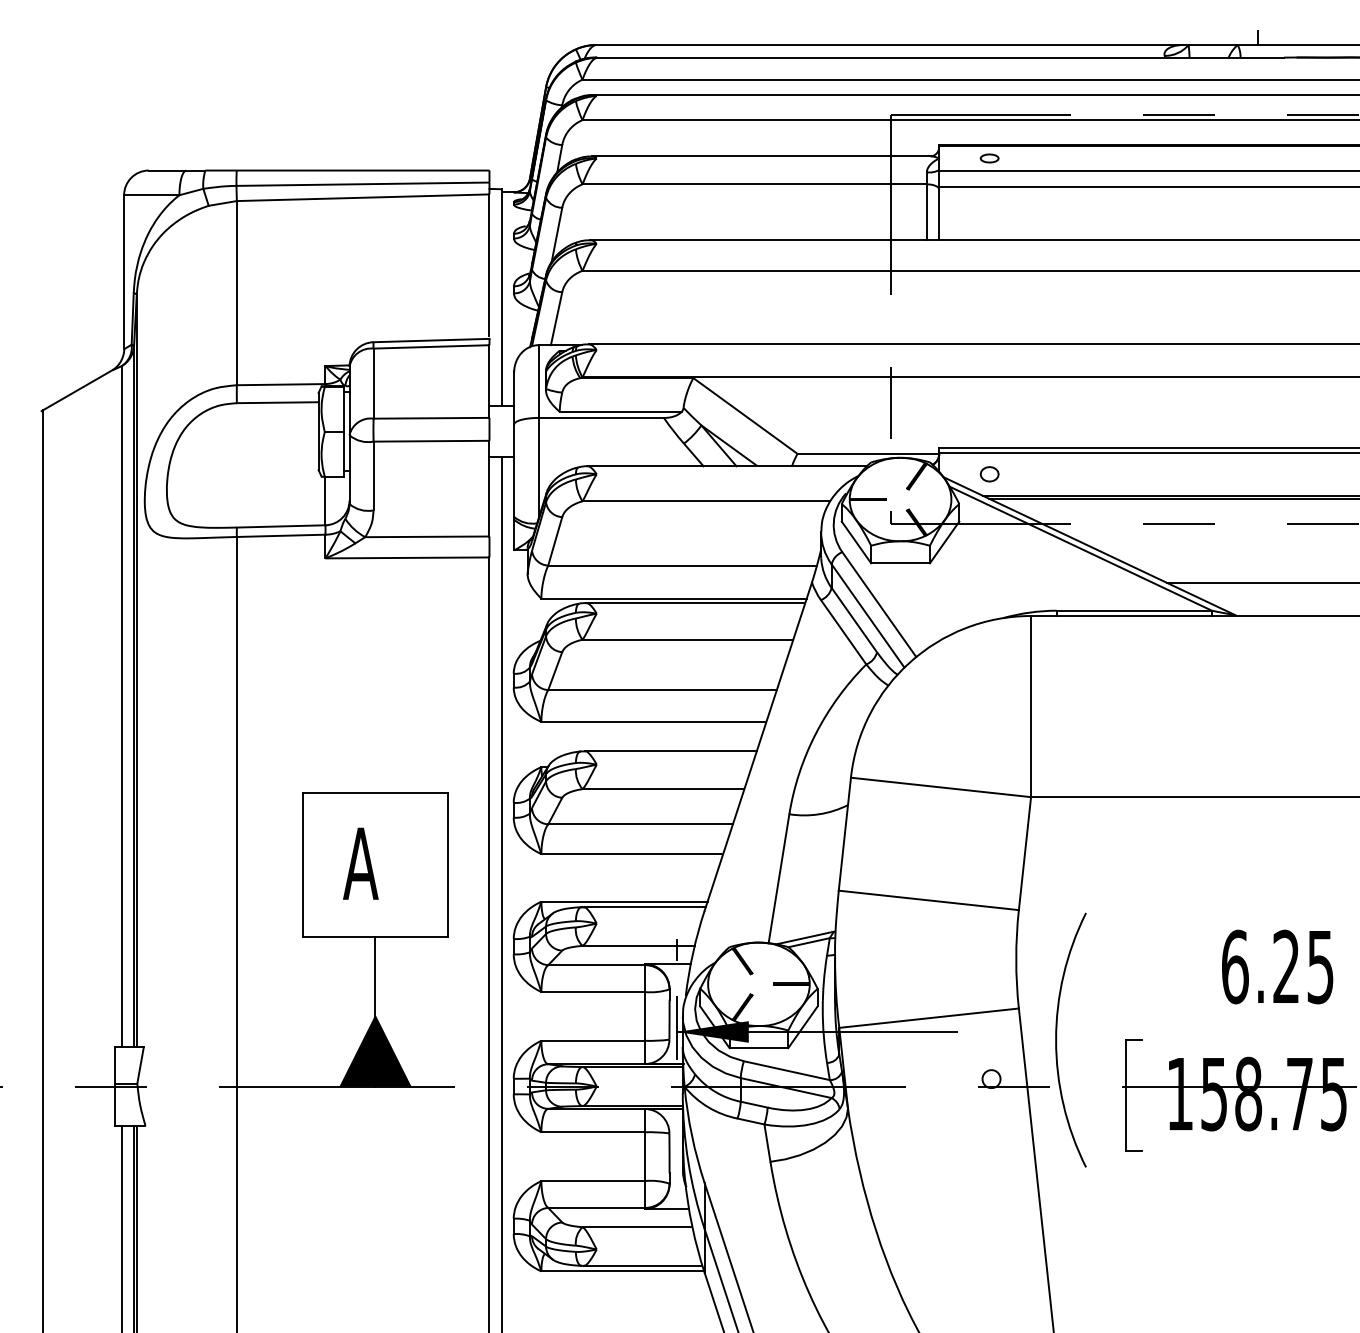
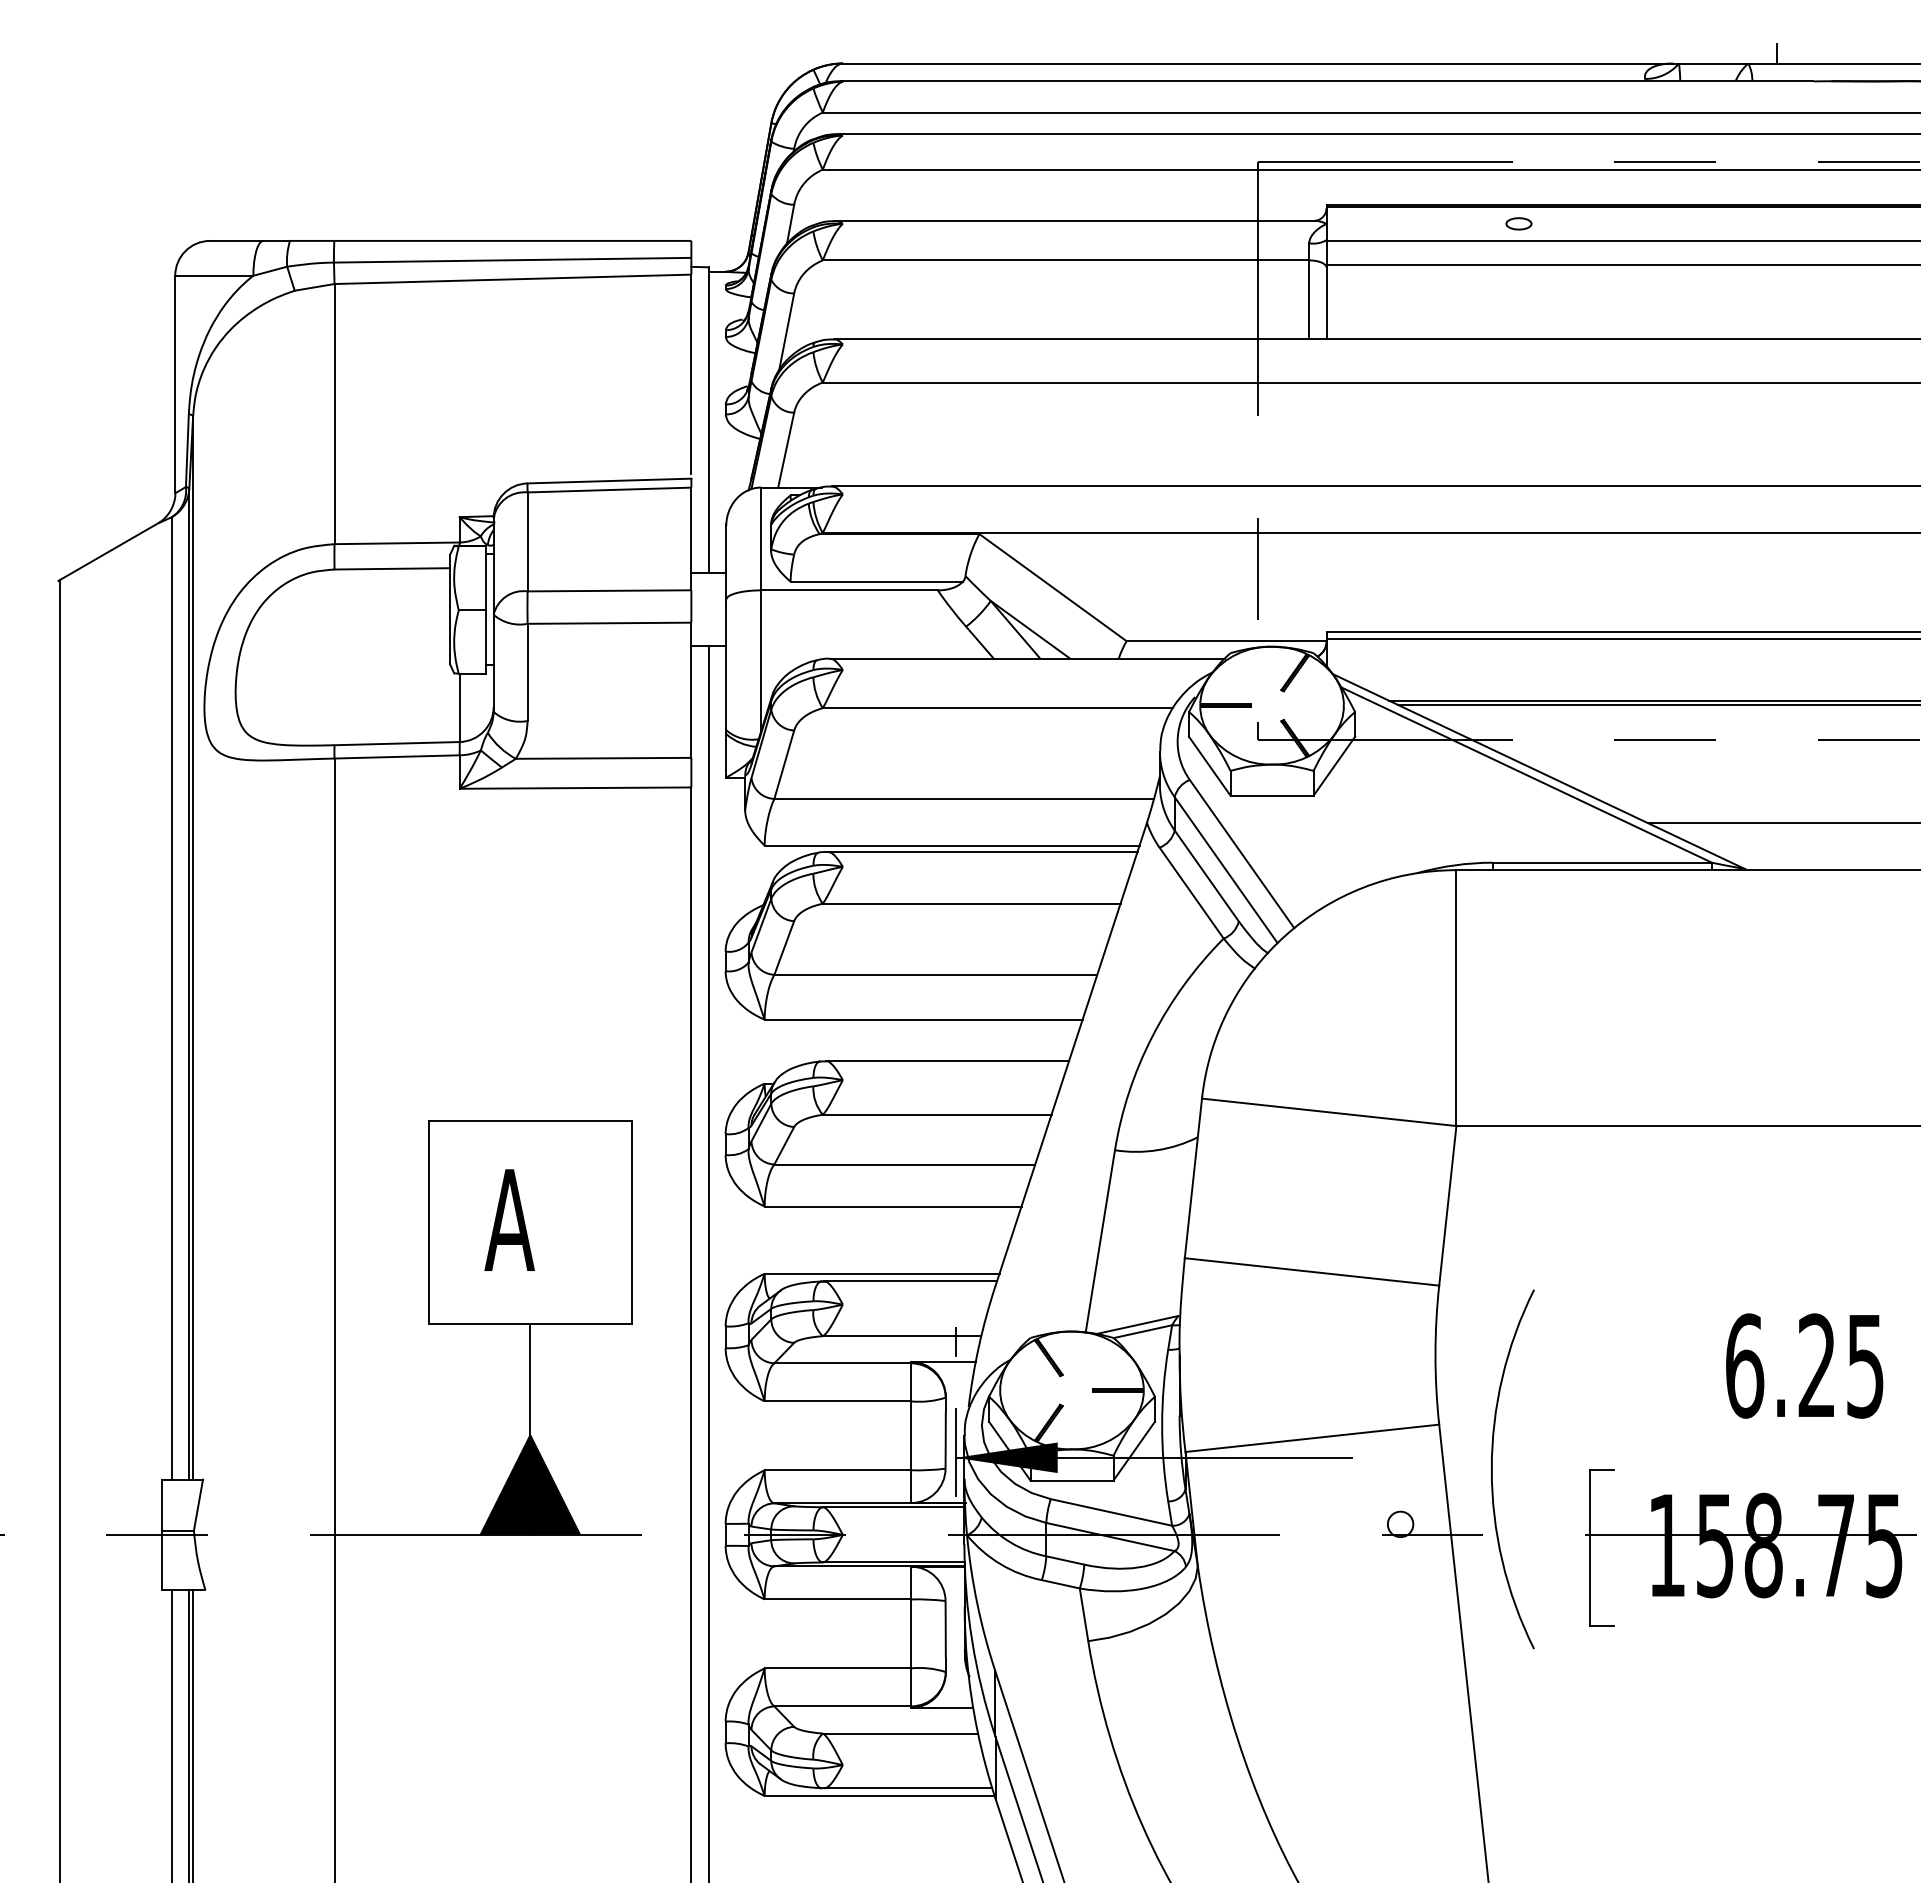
part: (989, 158) -> (1518, 223), moved
part: (989, 473) -> (1397, 669), removed

